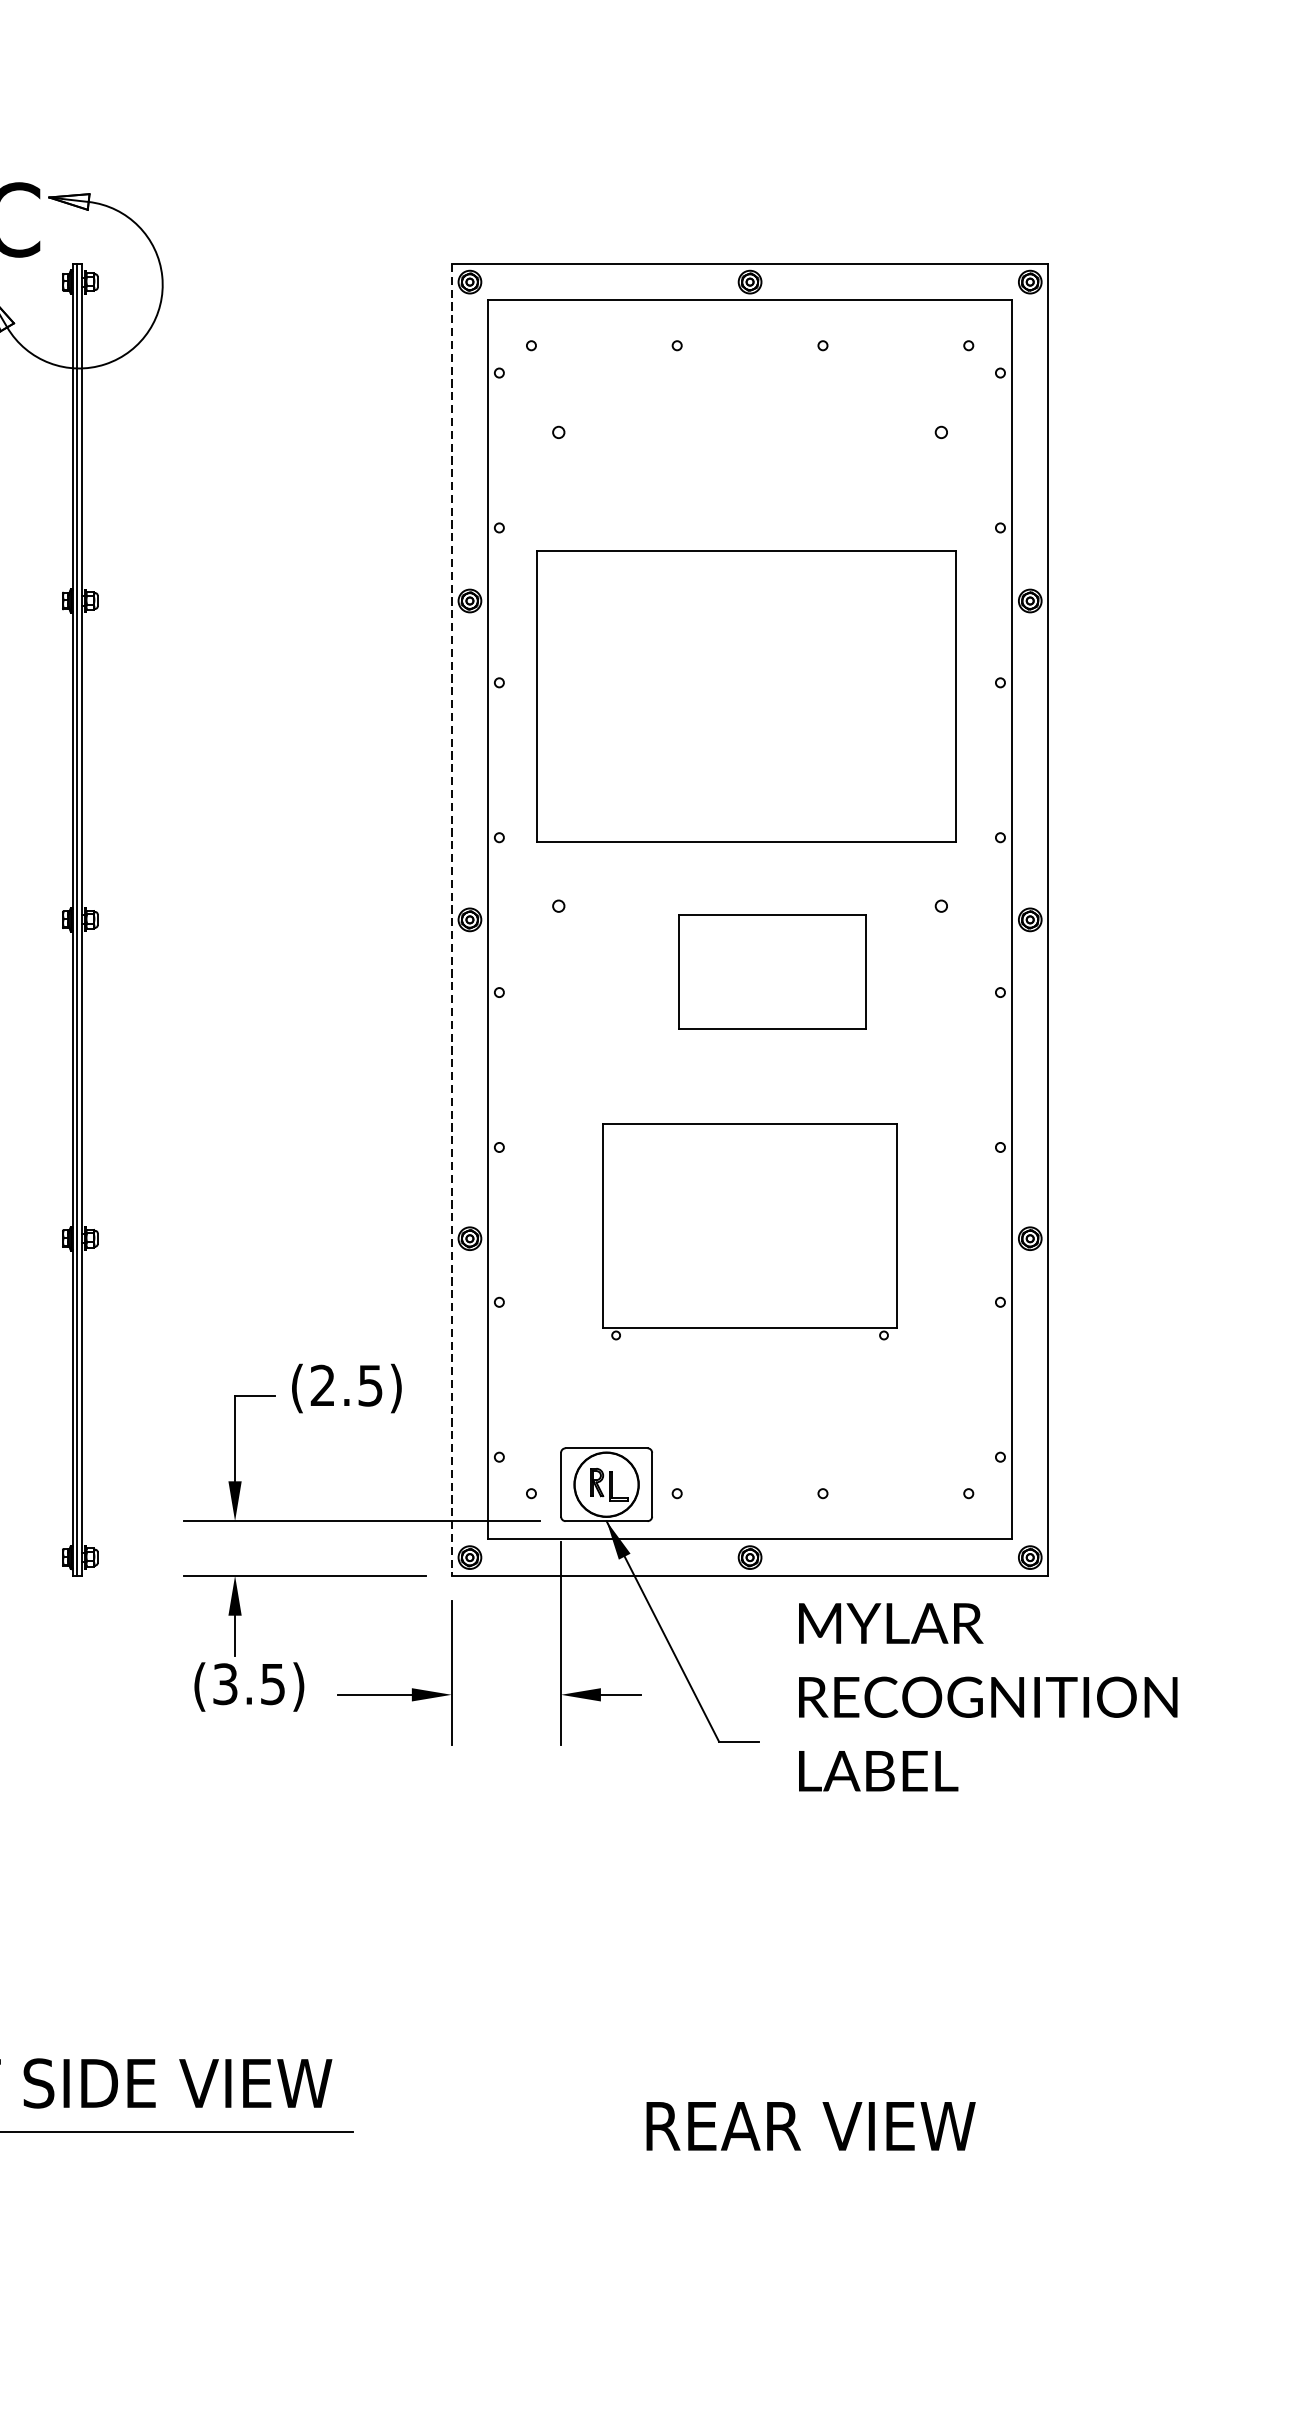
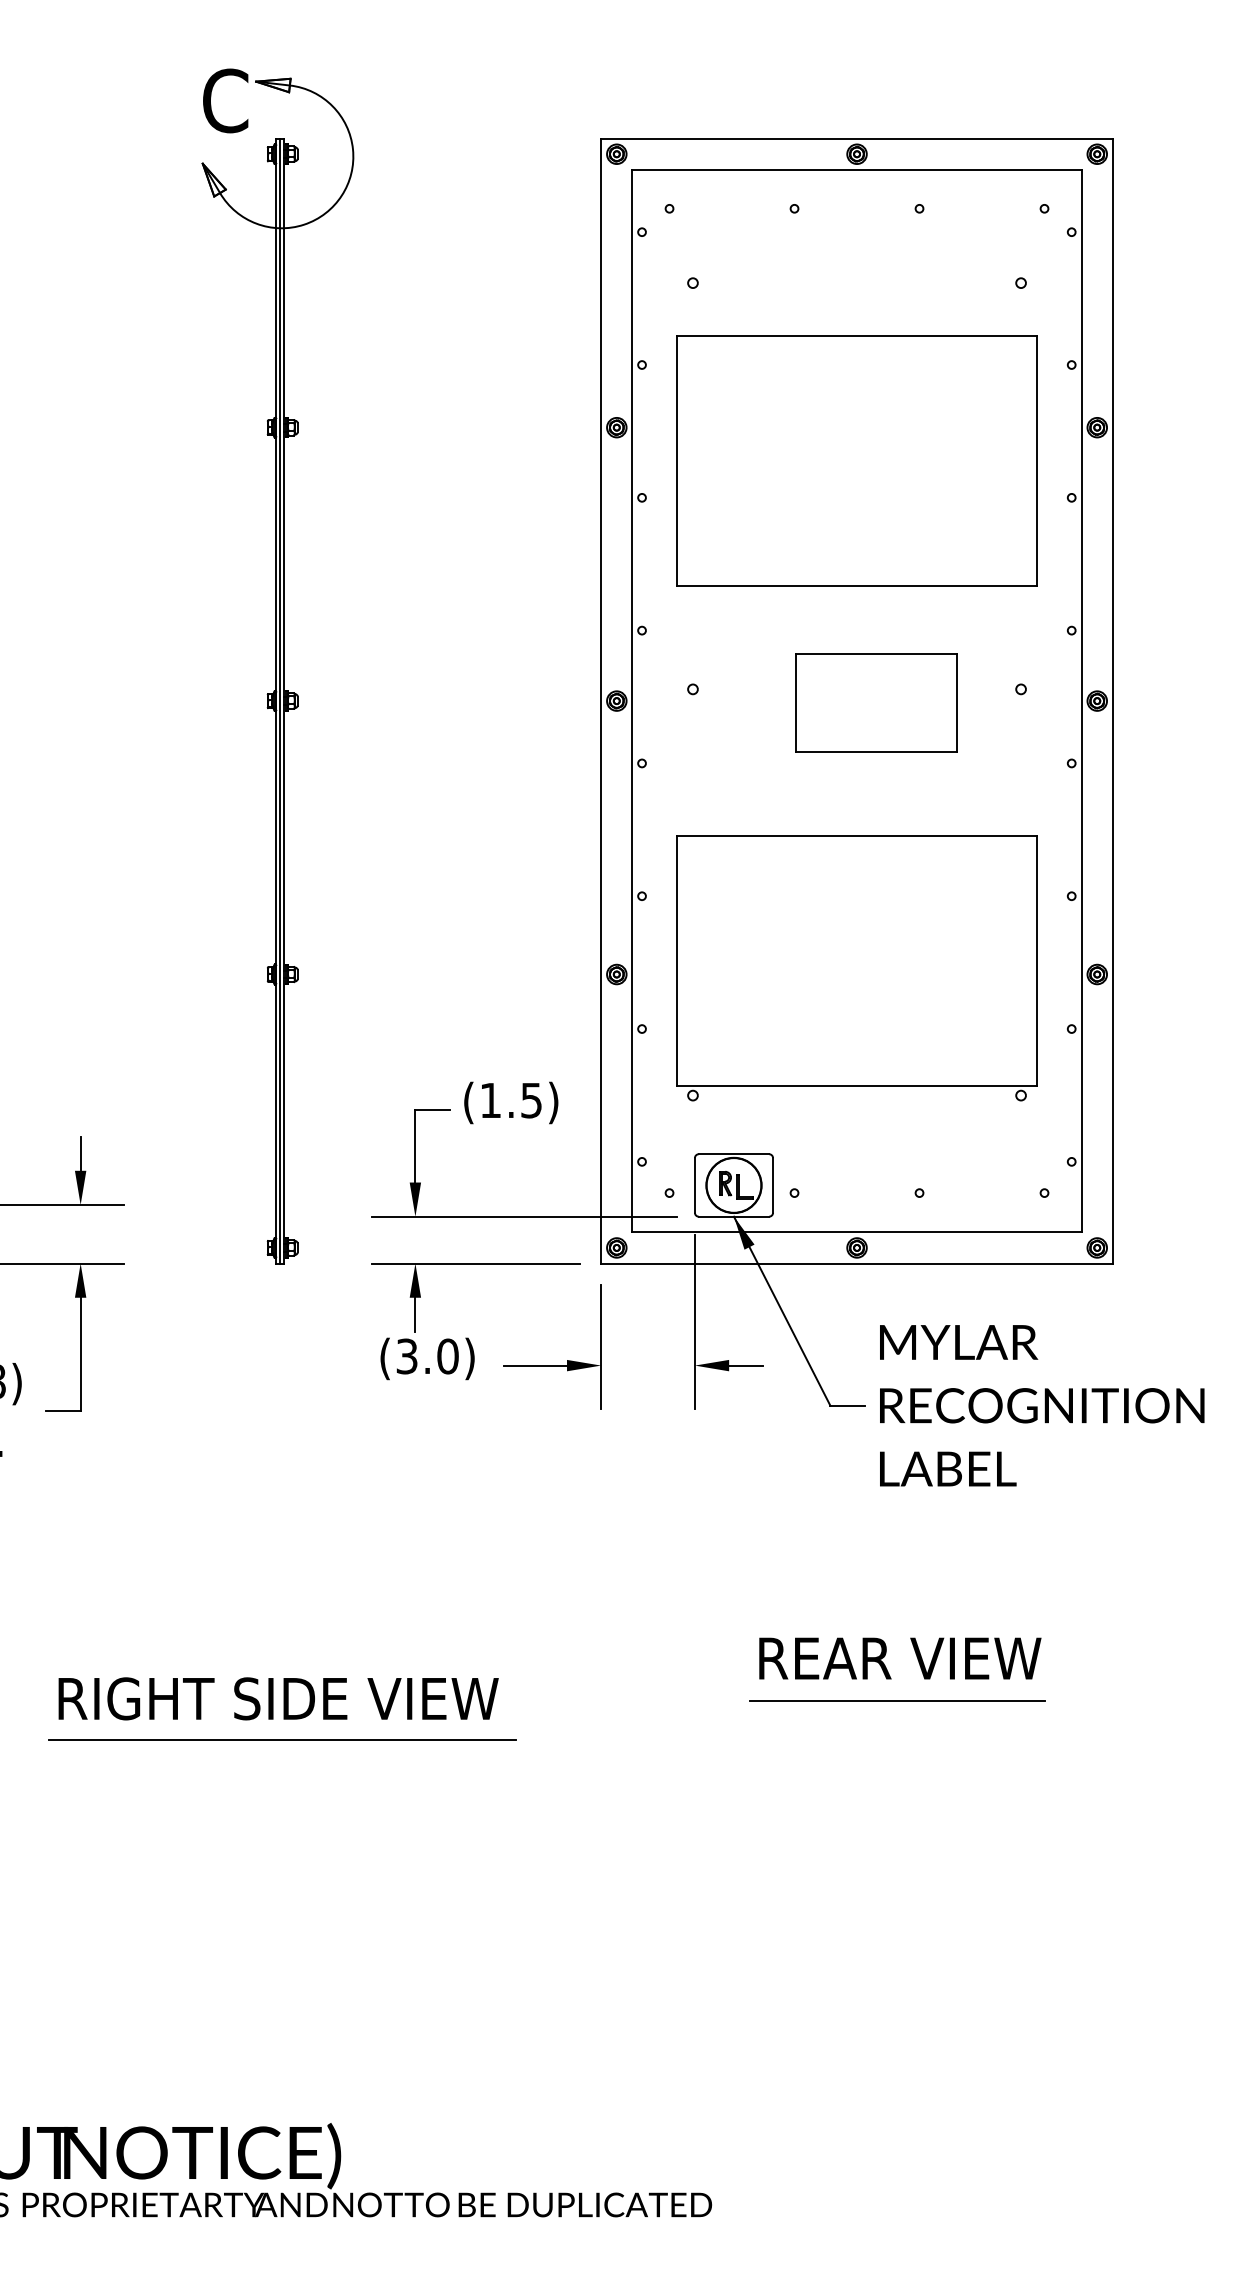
part: (745, 696) -> (856, 460), moved
line: (452, 920) -> (601, 701), dashed -> solid
part: (772, 971) -> (876, 702), moved
part: (749, 1231) -> (856, 968), size x1.43
text: (322, 1384) -> (490, 1099), (2.5) -> (1.5)
text: (272, 1684) -> (447, 1356), (3.5) -> (3.0)
text: (988, 1697) -> (1042, 1405), moved
line: (797, 2085) -> (897, 1700), added
text: (811, 2126) -> (900, 1658), moved

